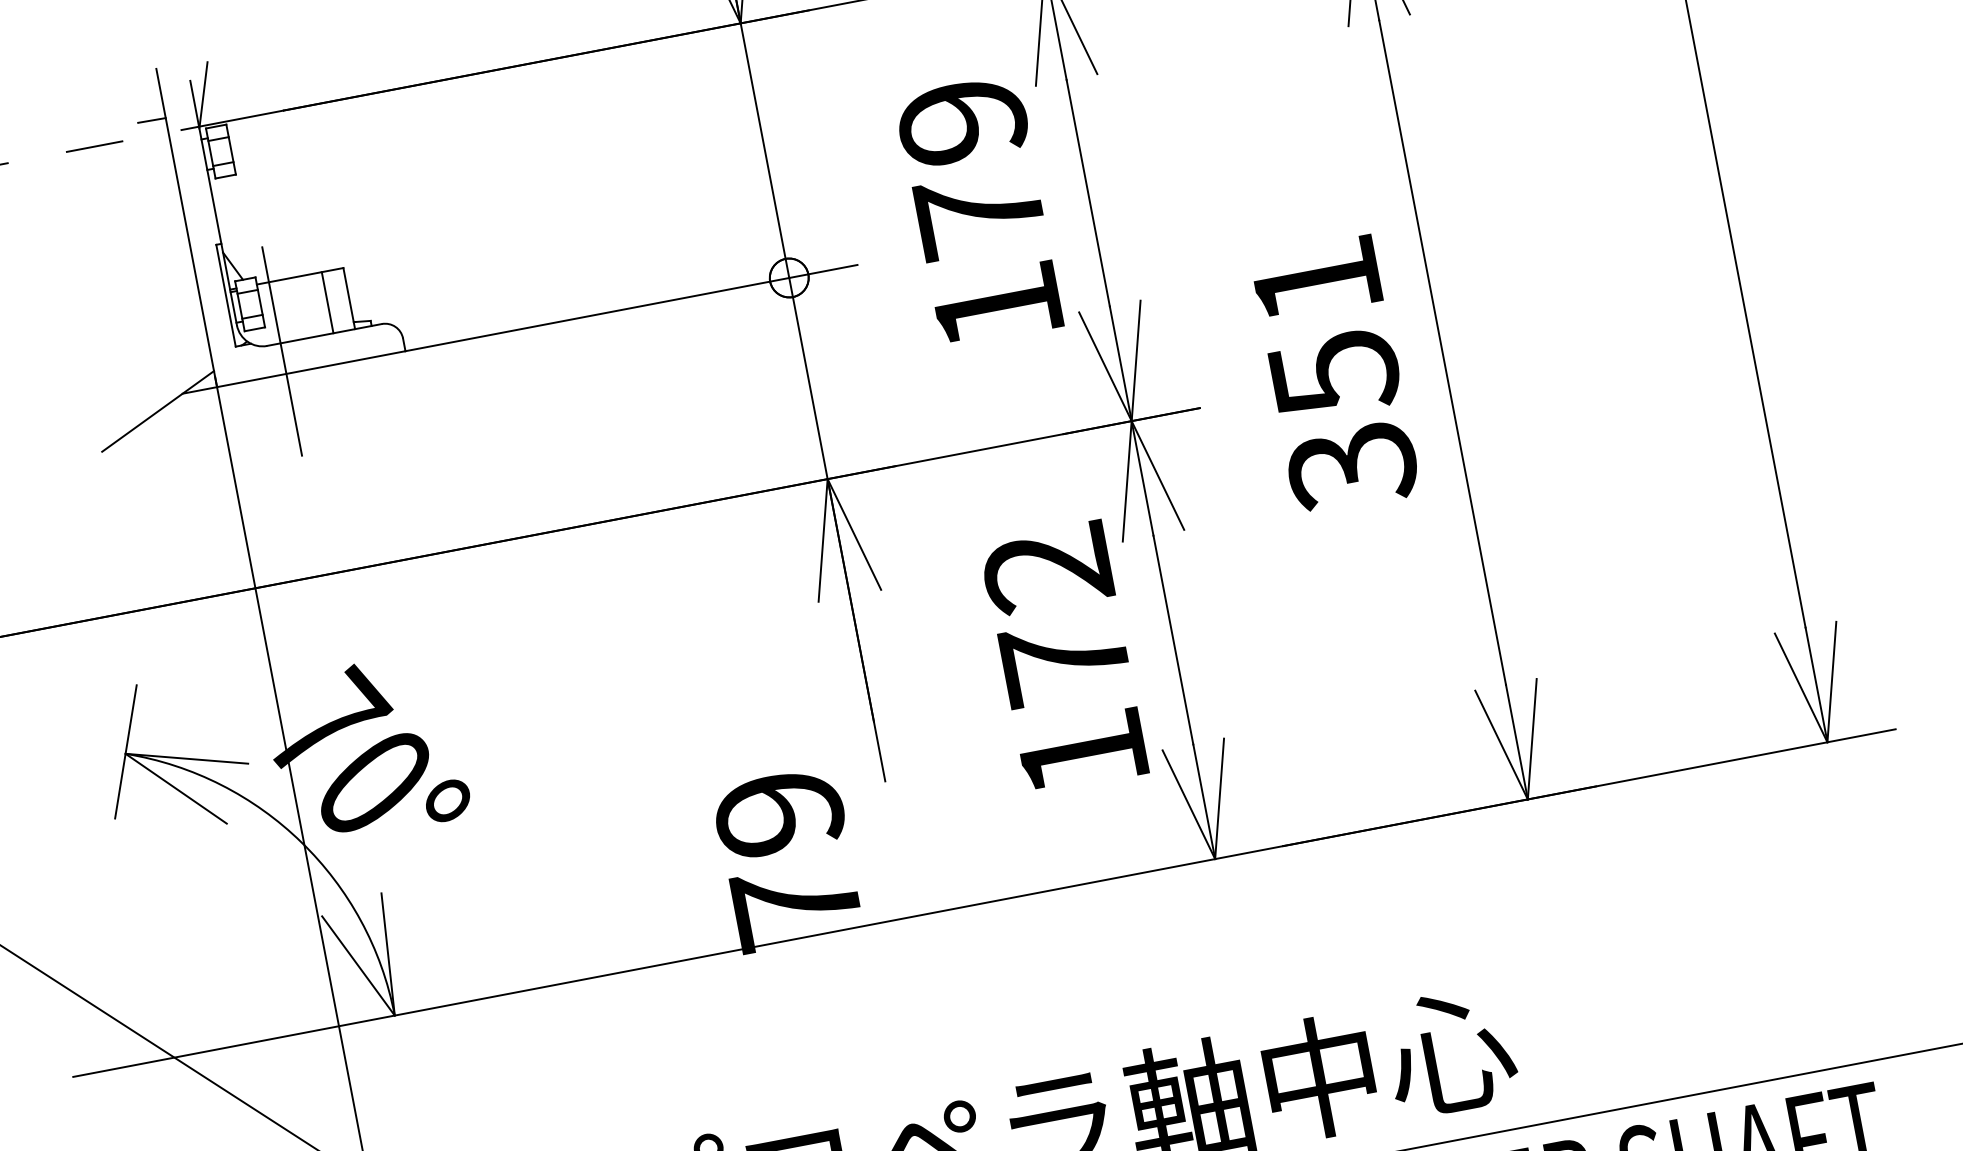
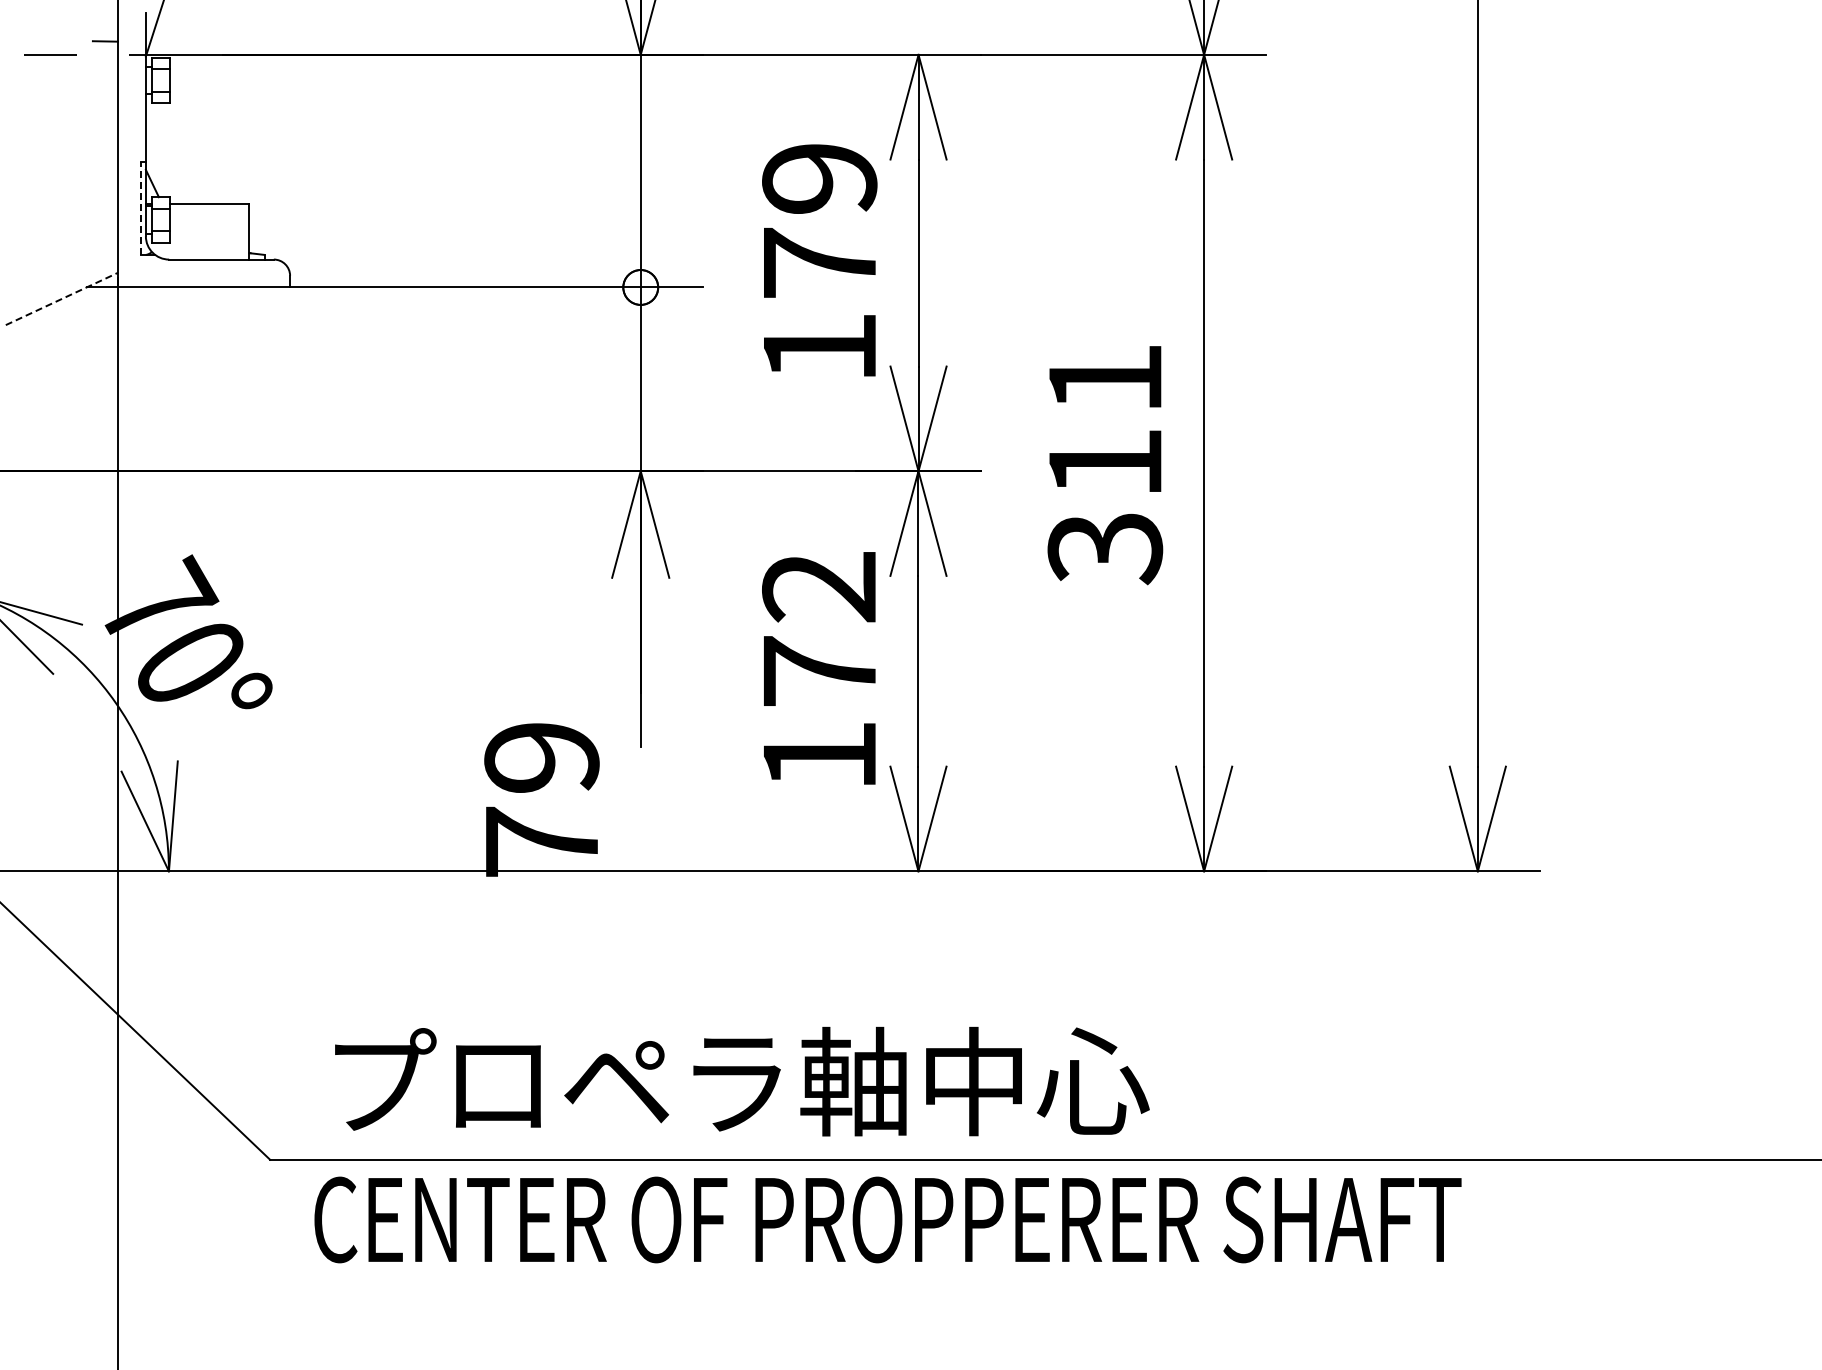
line: (226, 295) -> (141, 208), solid -> dashed
line: (327, 302) -> (229, 231), removed
line: (282, 350) -> (181, 266), removed
text: (1336, 374) -> (1106, 464), 351 -> 311
line: (157, 411) -> (61, 298), solid -> dashed

